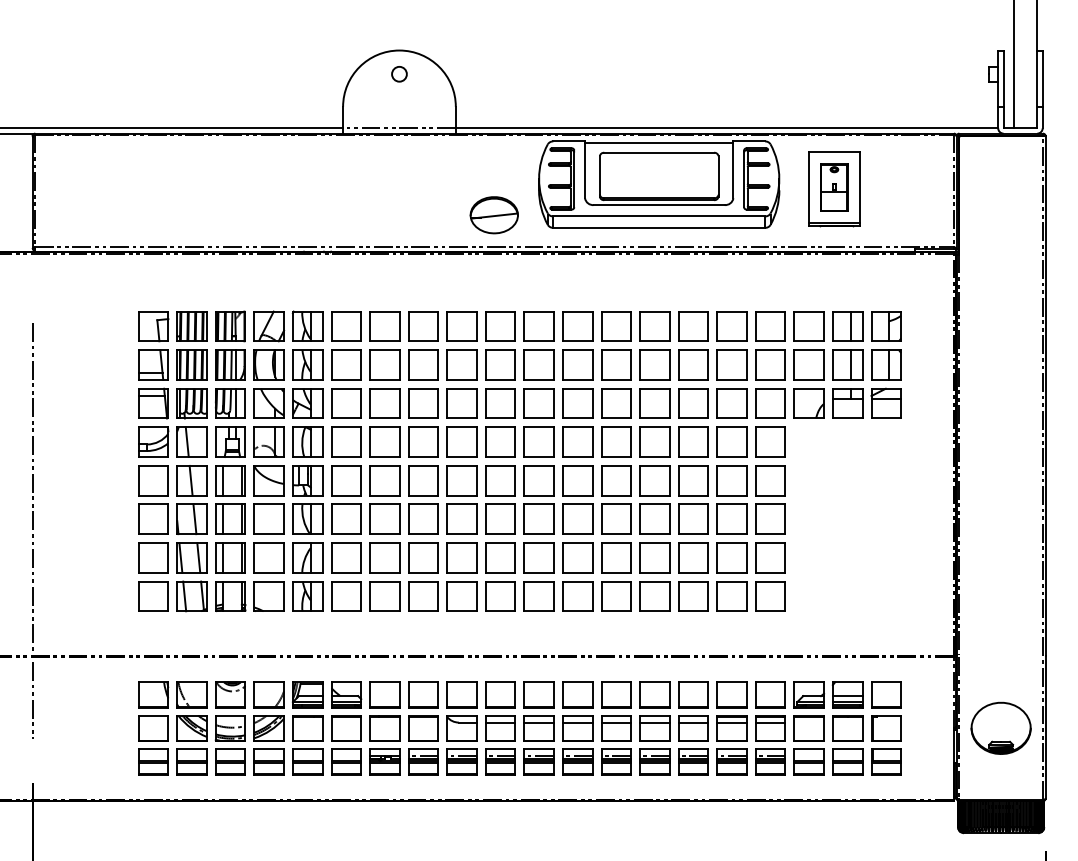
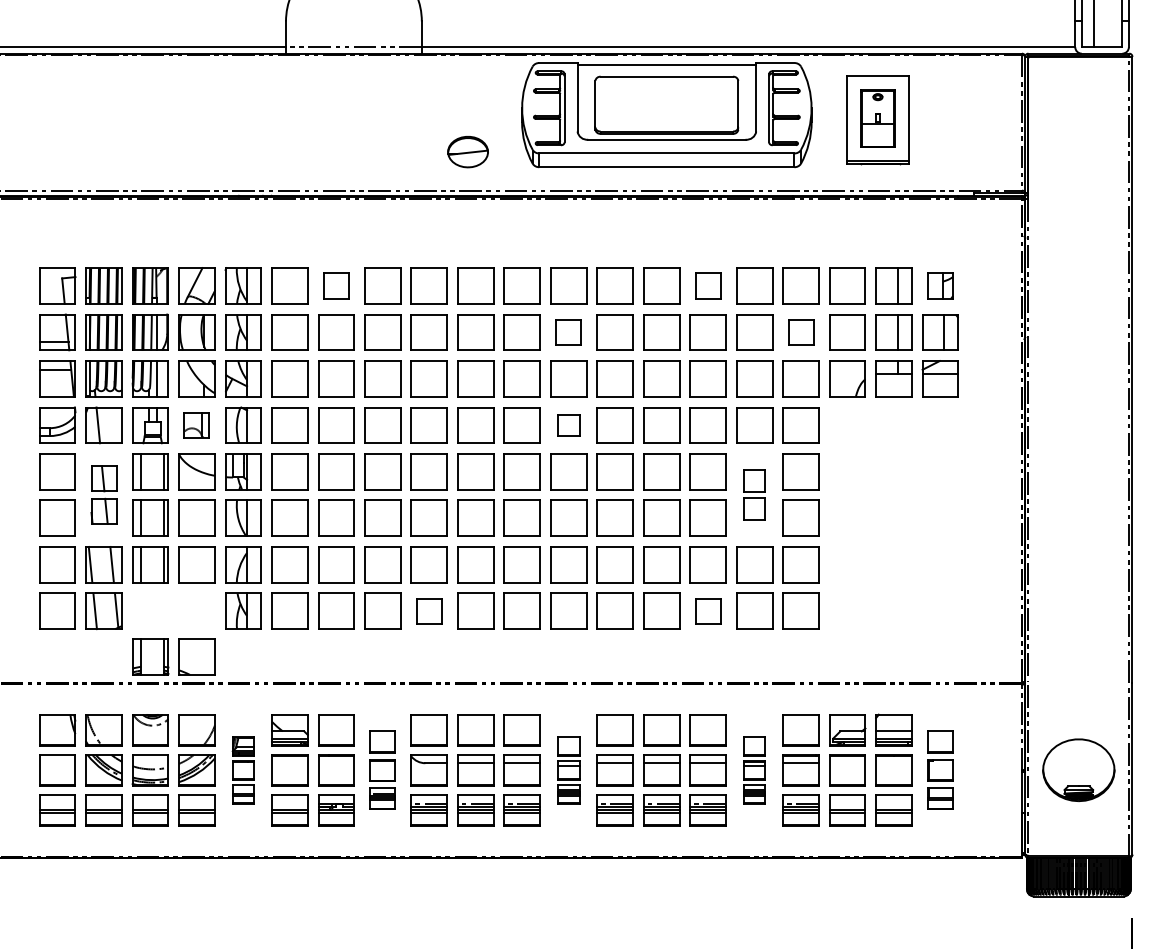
part: (493, 215) -> (467, 152), size x0.7
part: (384, 326) -> (335, 286), size x0.7
part: (693, 326) -> (708, 286), size x0.7
part: (886, 326) -> (940, 286), size x0.7
part: (577, 364) -> (568, 331), size x0.7
part: (770, 364) -> (800, 331), size x0.7
part: (268, 441) -> (196, 424), size x0.7
part: (577, 441) -> (568, 424), size x0.6
part: (191, 499) -> (103, 494), size x0.7
part: (731, 499) -> (753, 494), size x0.6
part: (249, 596) -> (173, 657), moved
part: (461, 596) -> (428, 611), size x0.7
part: (693, 596) -> (708, 611), size x0.7
part: (307, 728) -> (243, 770), size x0.6
part: (423, 728) -> (382, 770), size x0.7
part: (577, 728) -> (568, 770), size x0.6
part: (731, 728) -> (753, 770), size x0.6
part: (886, 728) -> (940, 770), size x0.7

